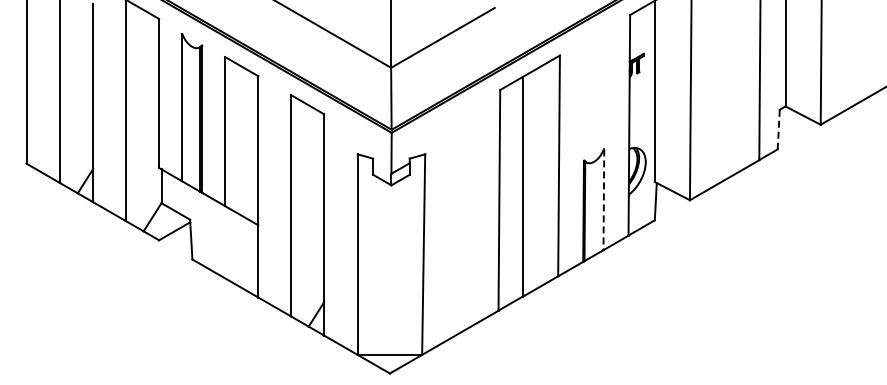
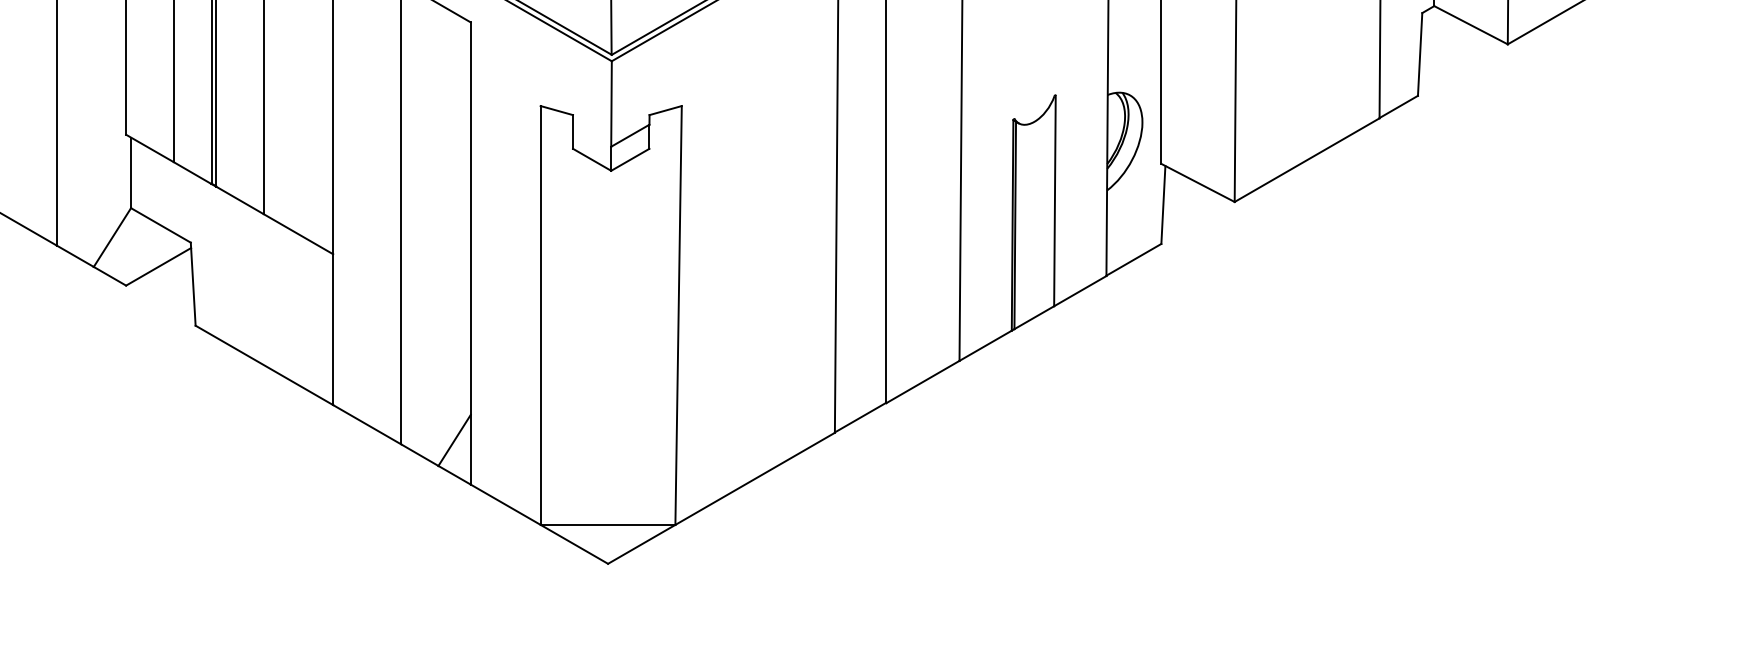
line: (778, 129) -> (1419, 54), dashed -> solid
line: (603, 200) -> (1054, 202), dashed -> solid

